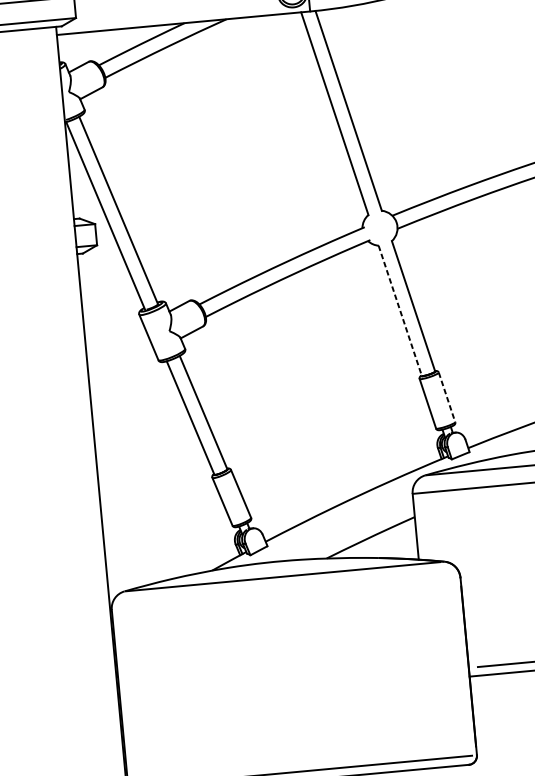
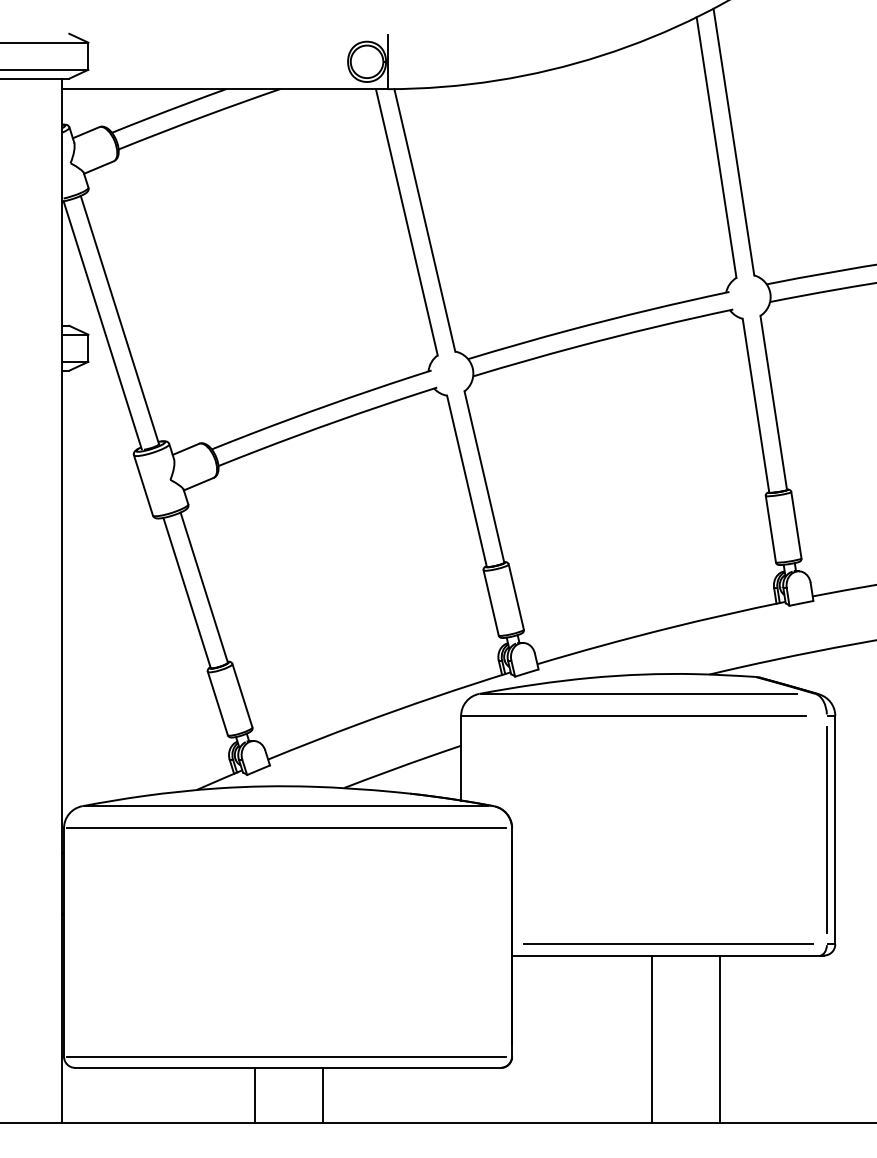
line: (399, 311) -> (466, 481), dashed -> solid
line: (447, 397) -> (516, 597), dashed -> solid
line: (284, 594) -> (285, 828), added

